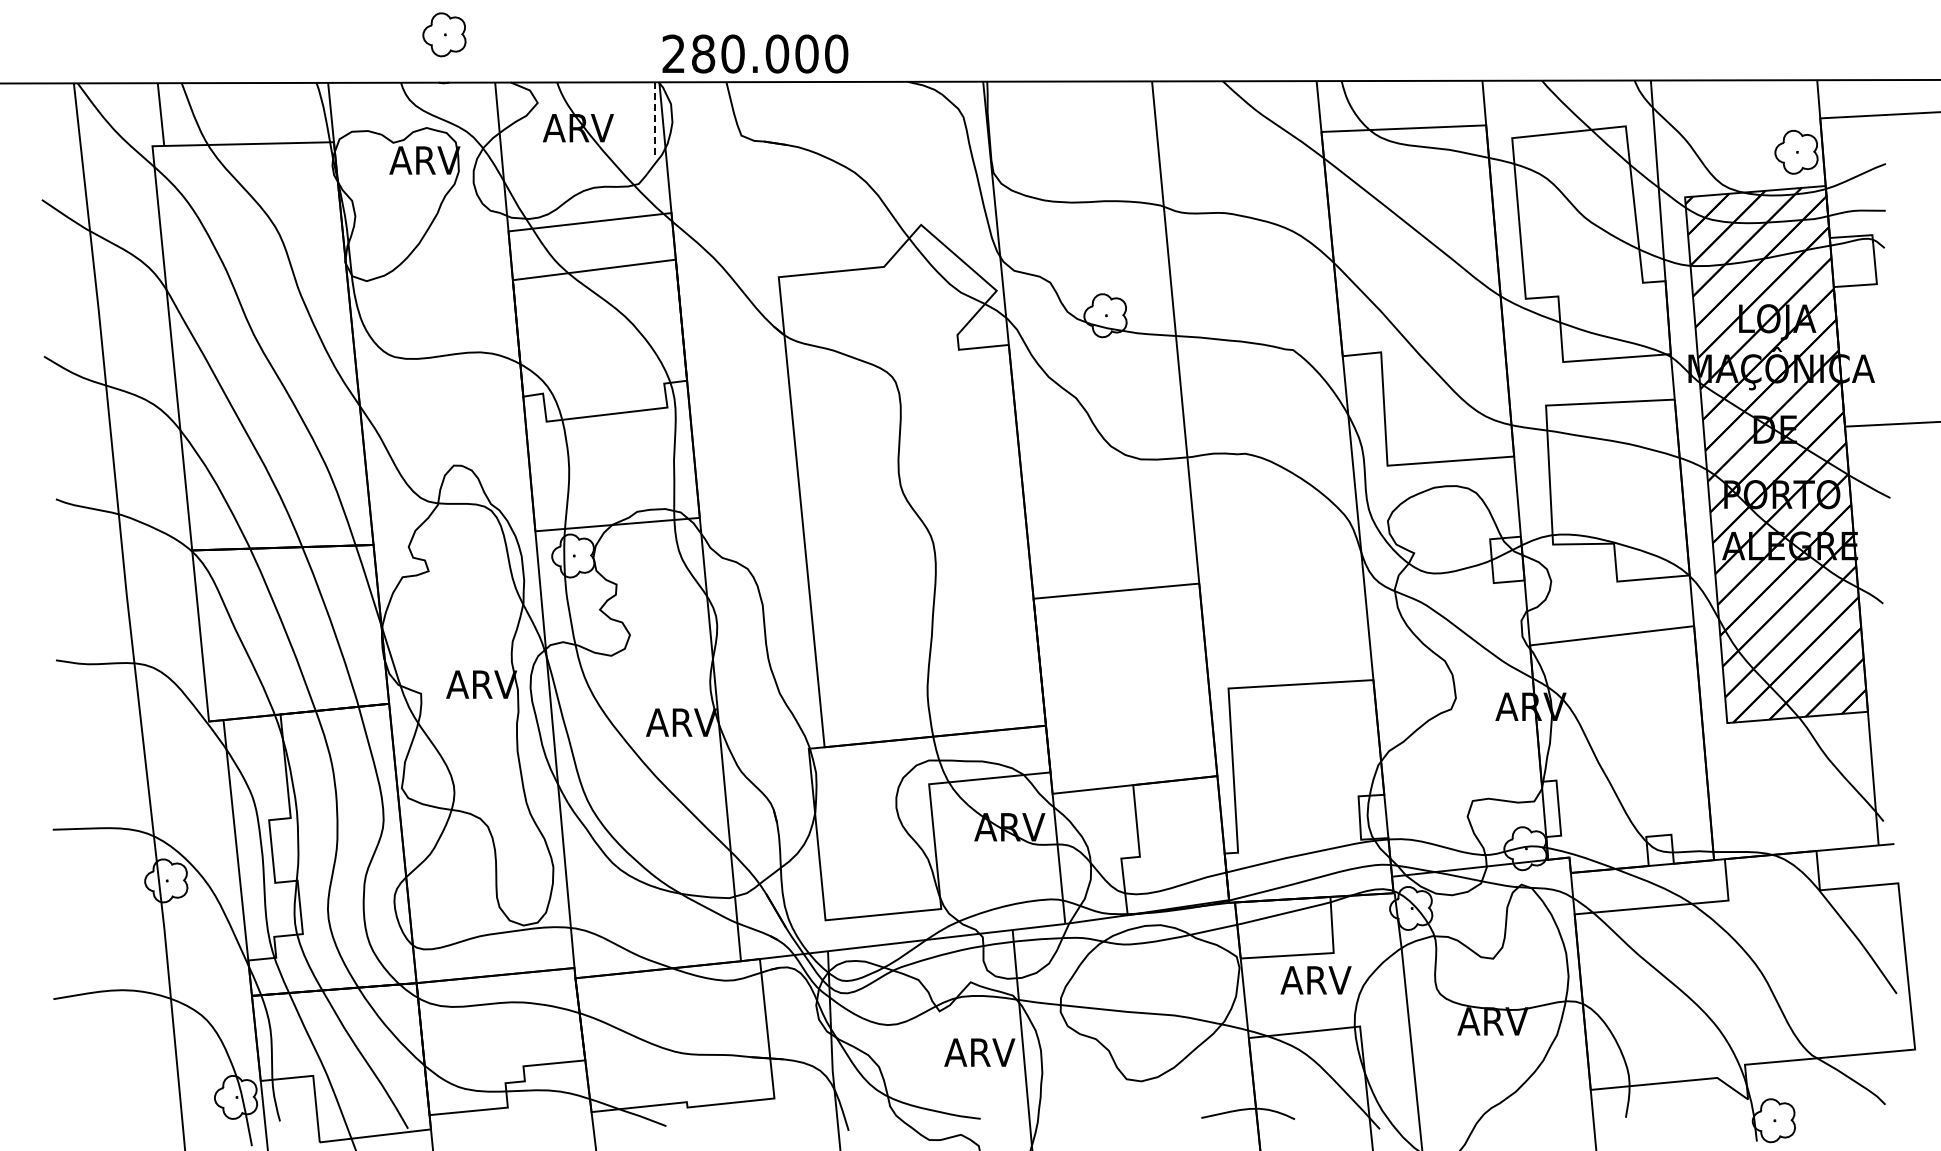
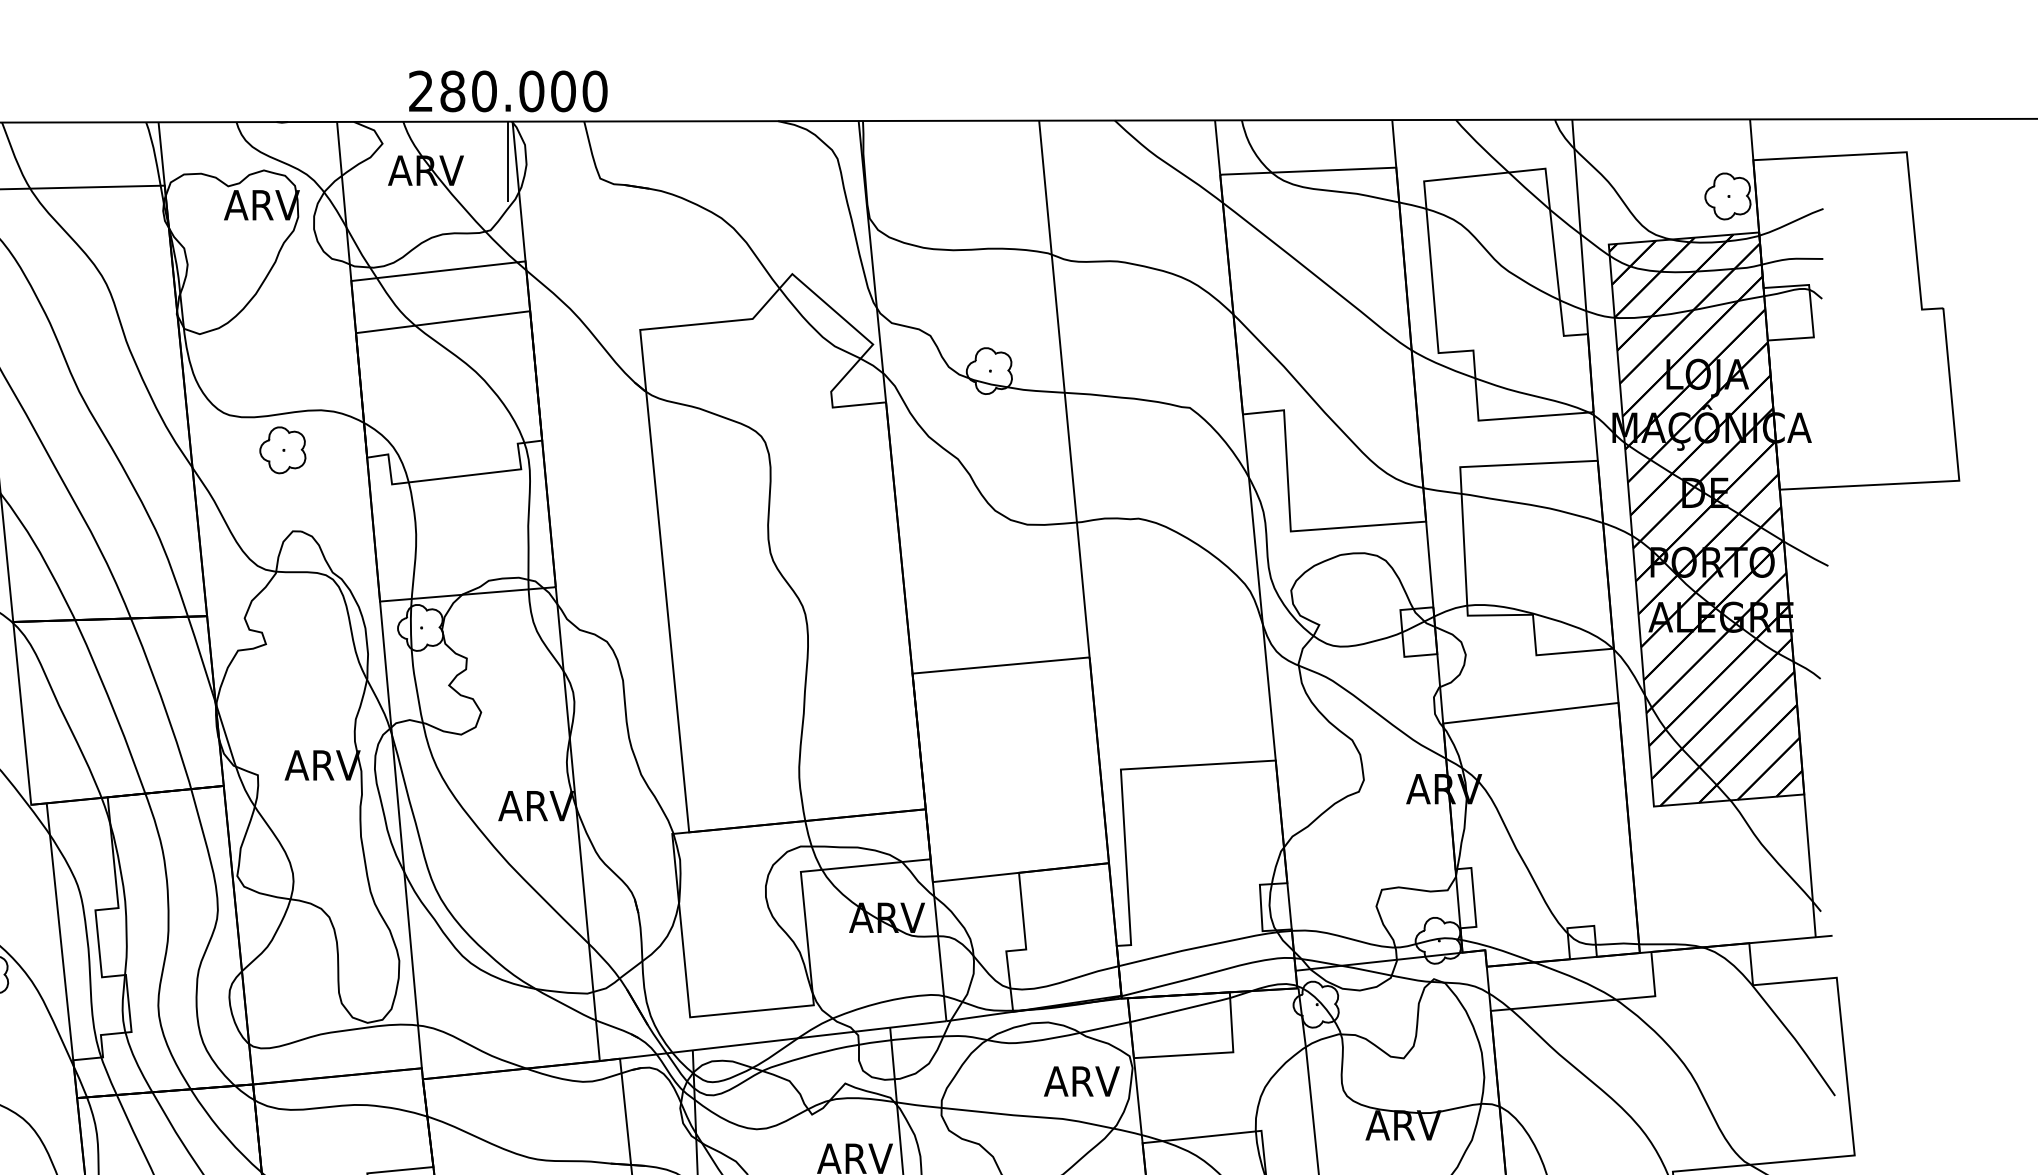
part: (444, 34) -> (282, 449), moved
text: (755, 53) -> (508, 90), moved
line: (655, 119) -> (508, 161), dashed -> solid
text: (1315, 980) -> (1081, 1081), moved

